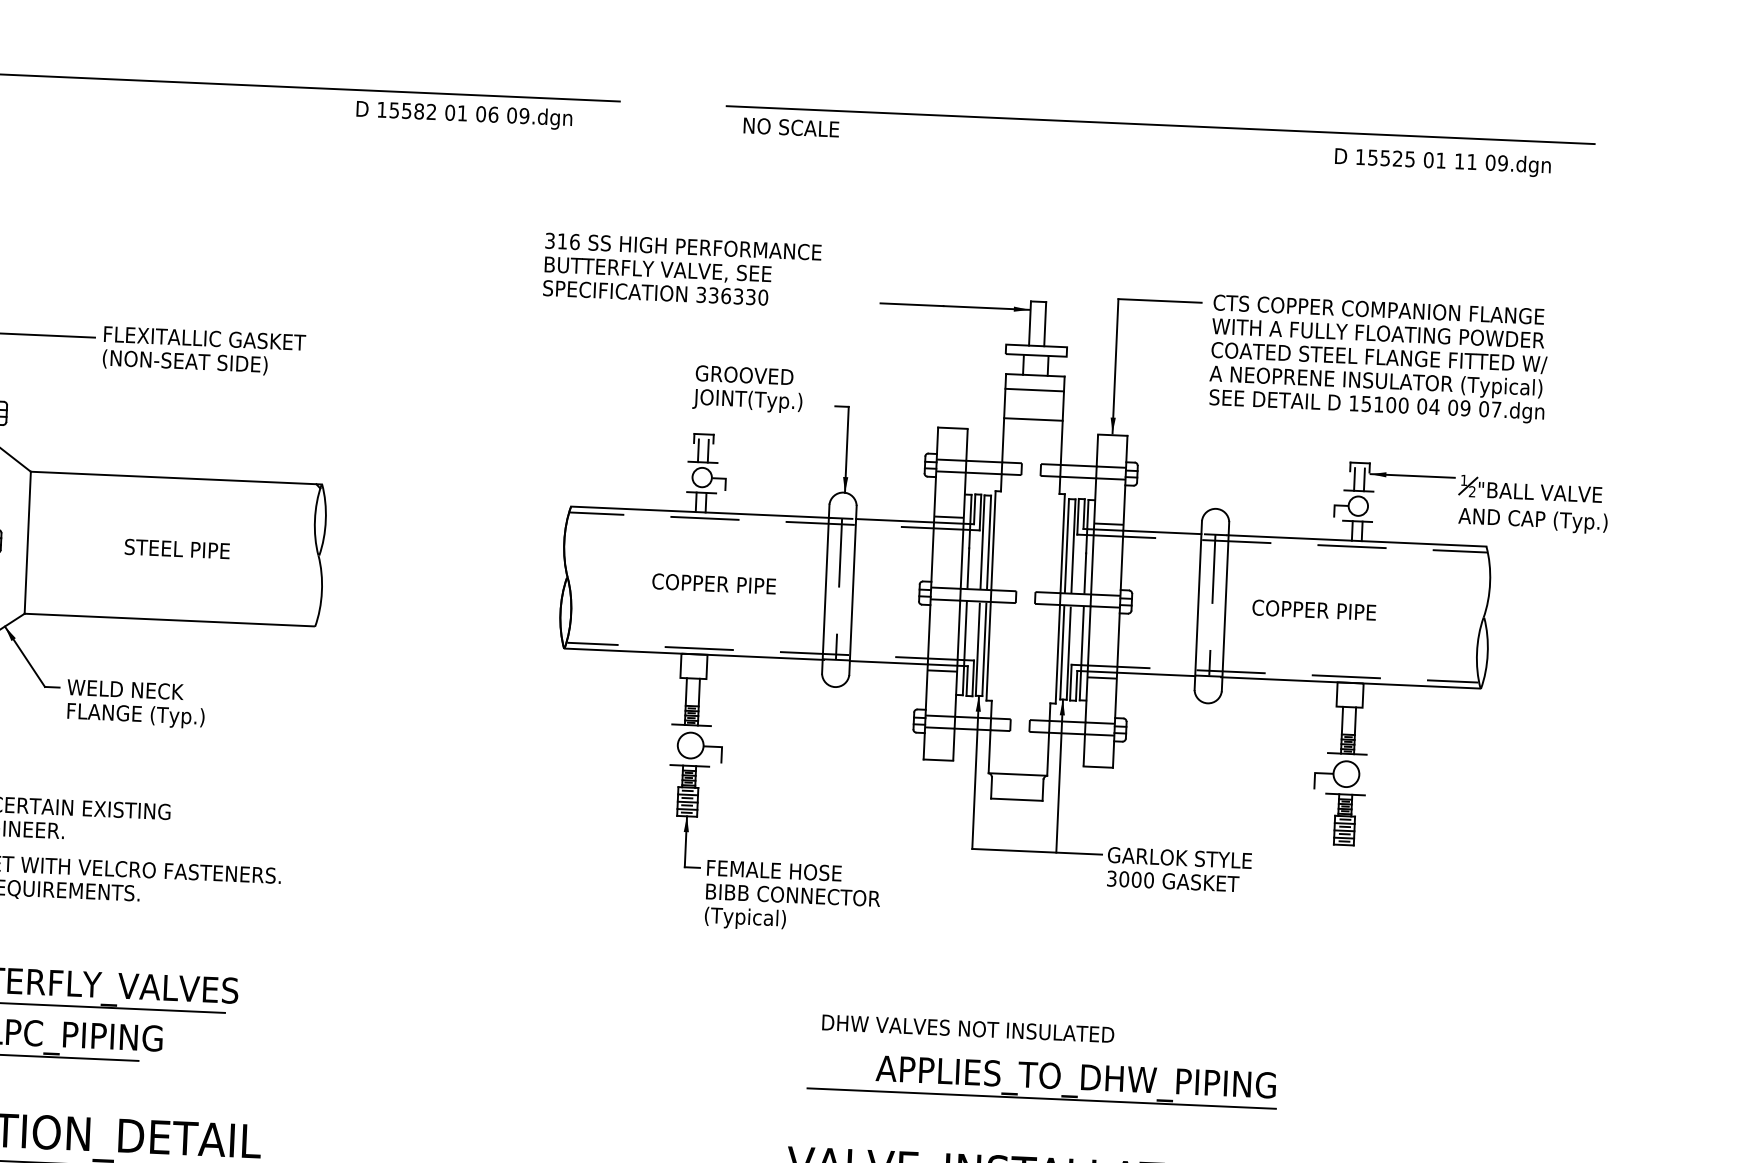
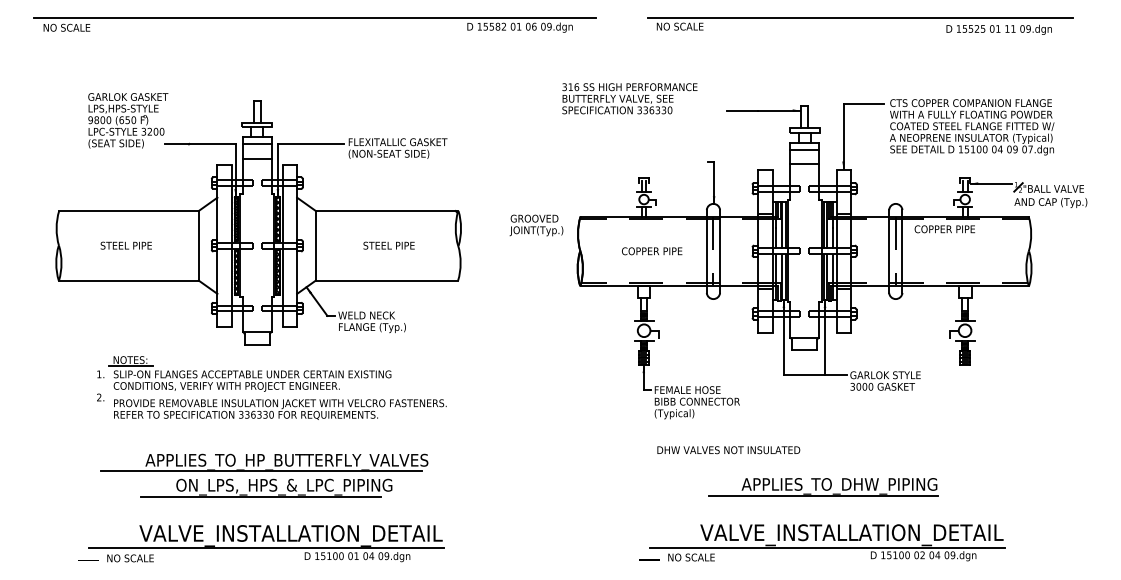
text: (747, 389) -> (536, 225), moved
text: (1313, 610) -> (944, 229), moved
text: (967, 1029) -> (728, 450), moved

